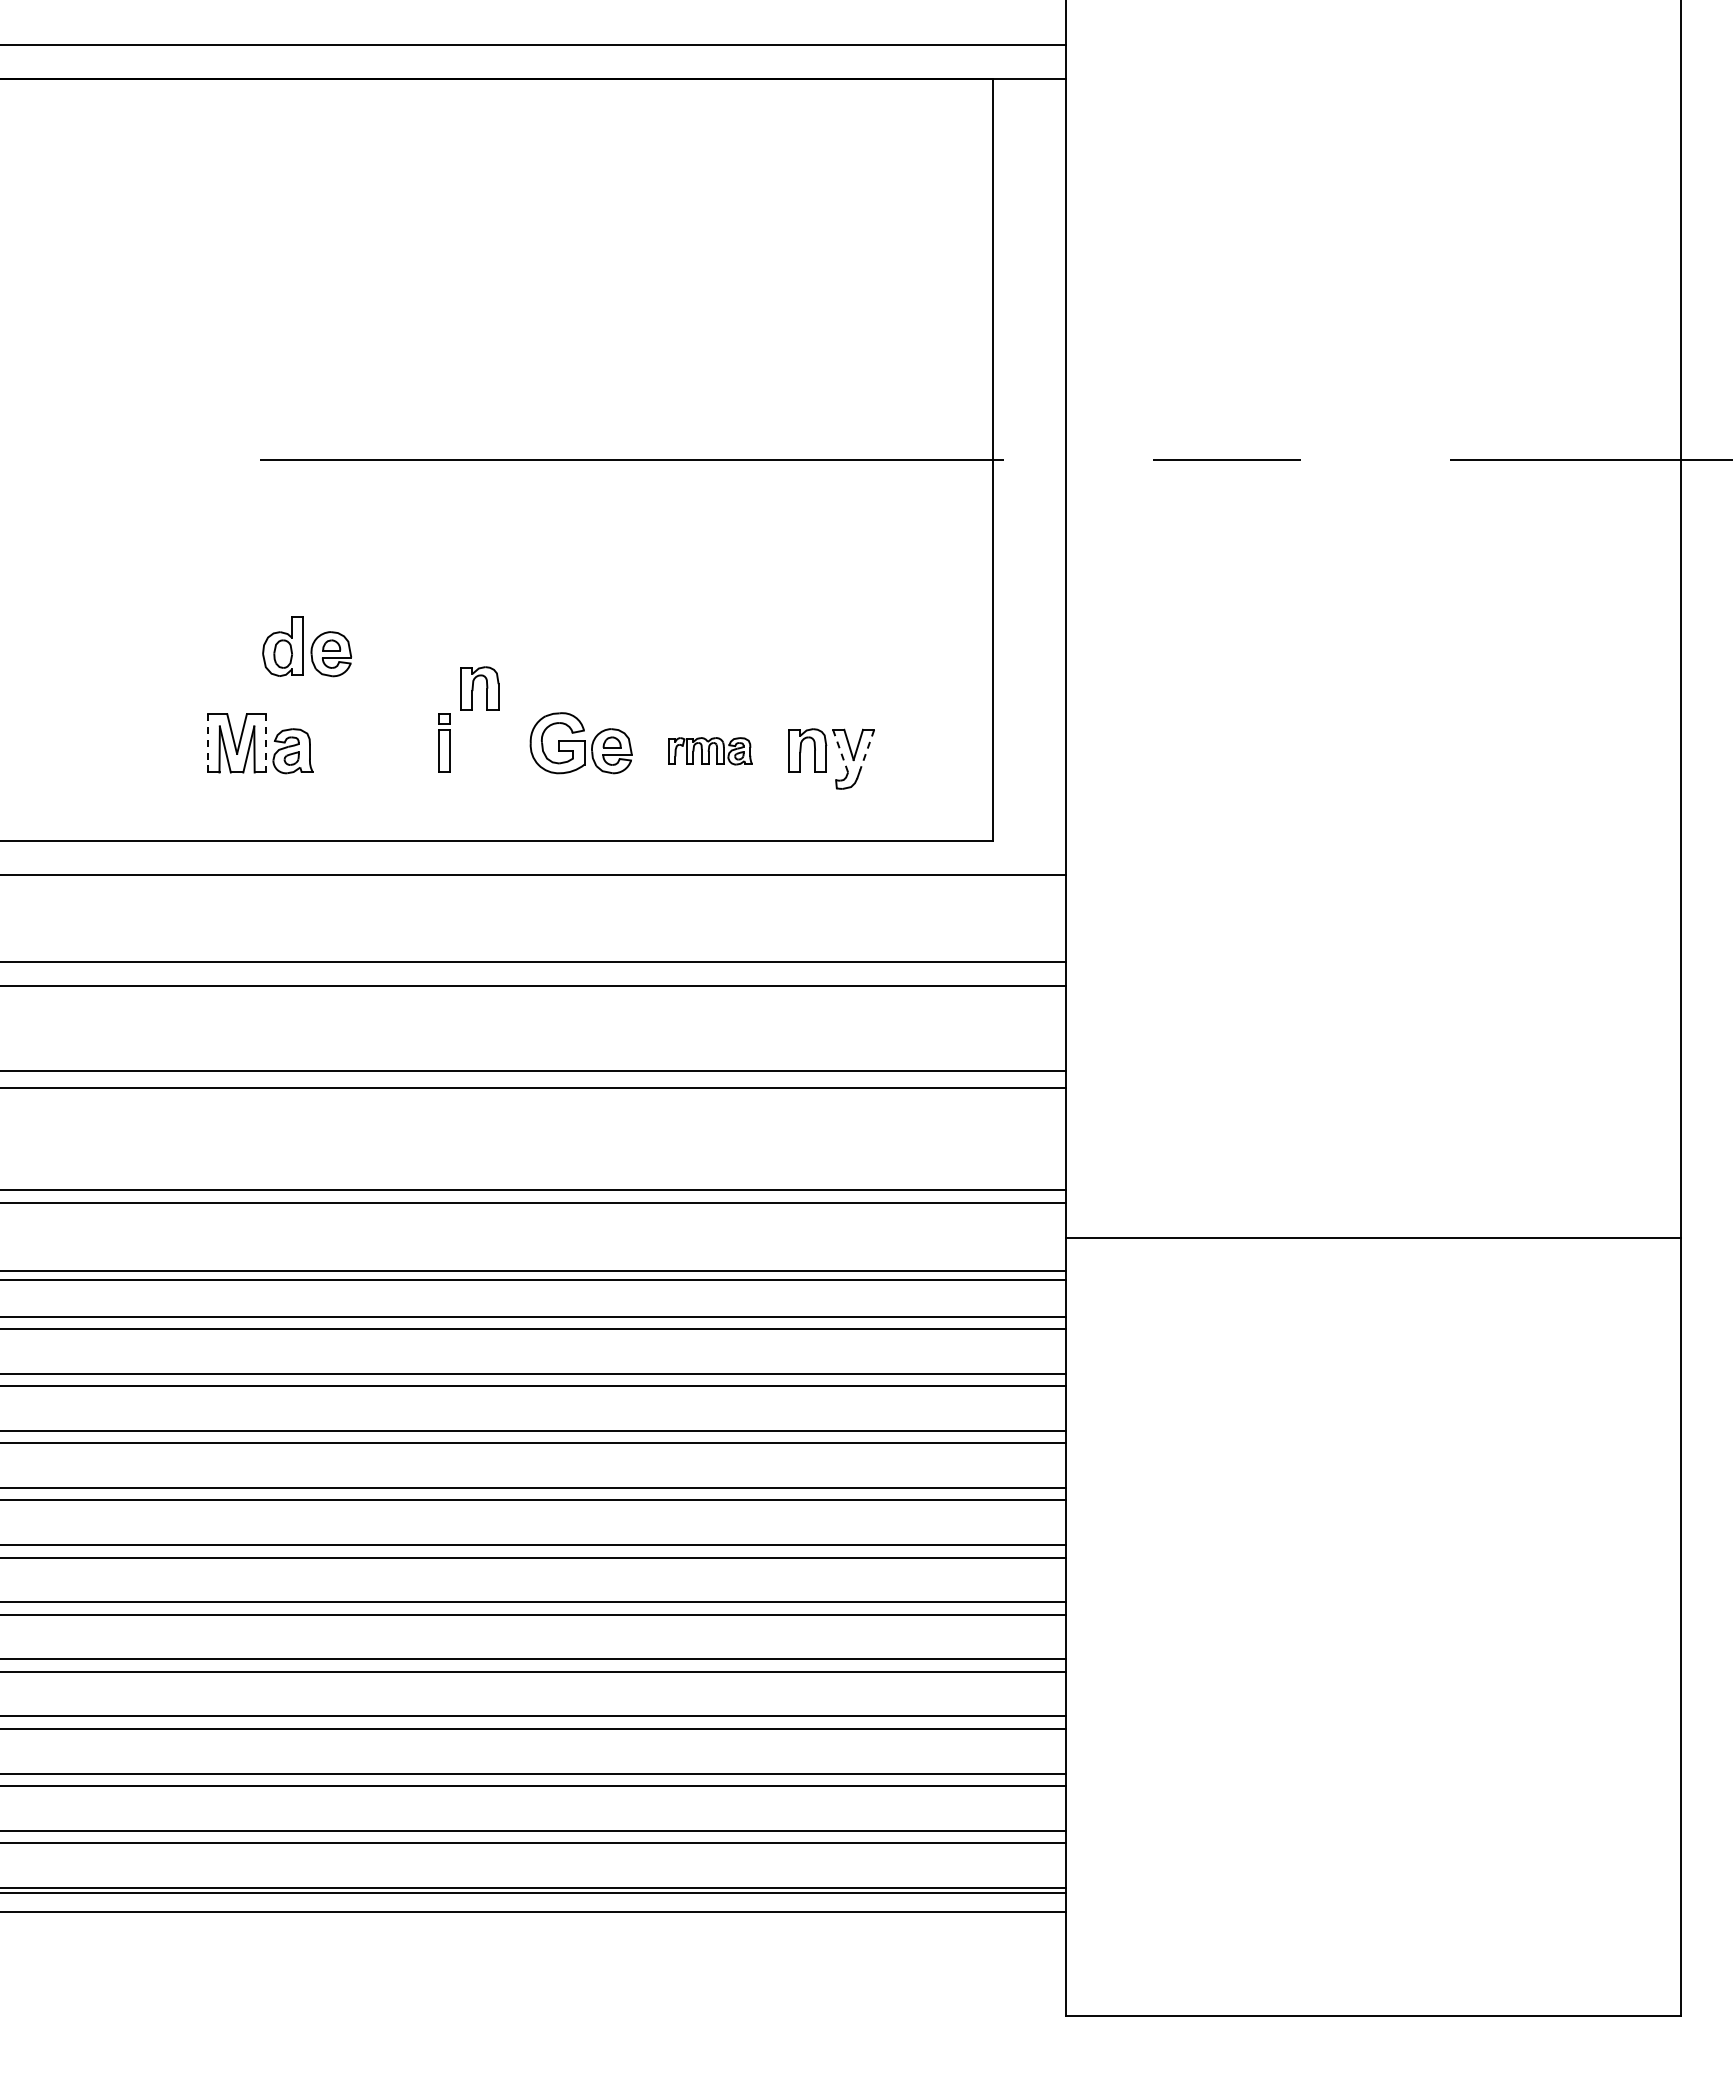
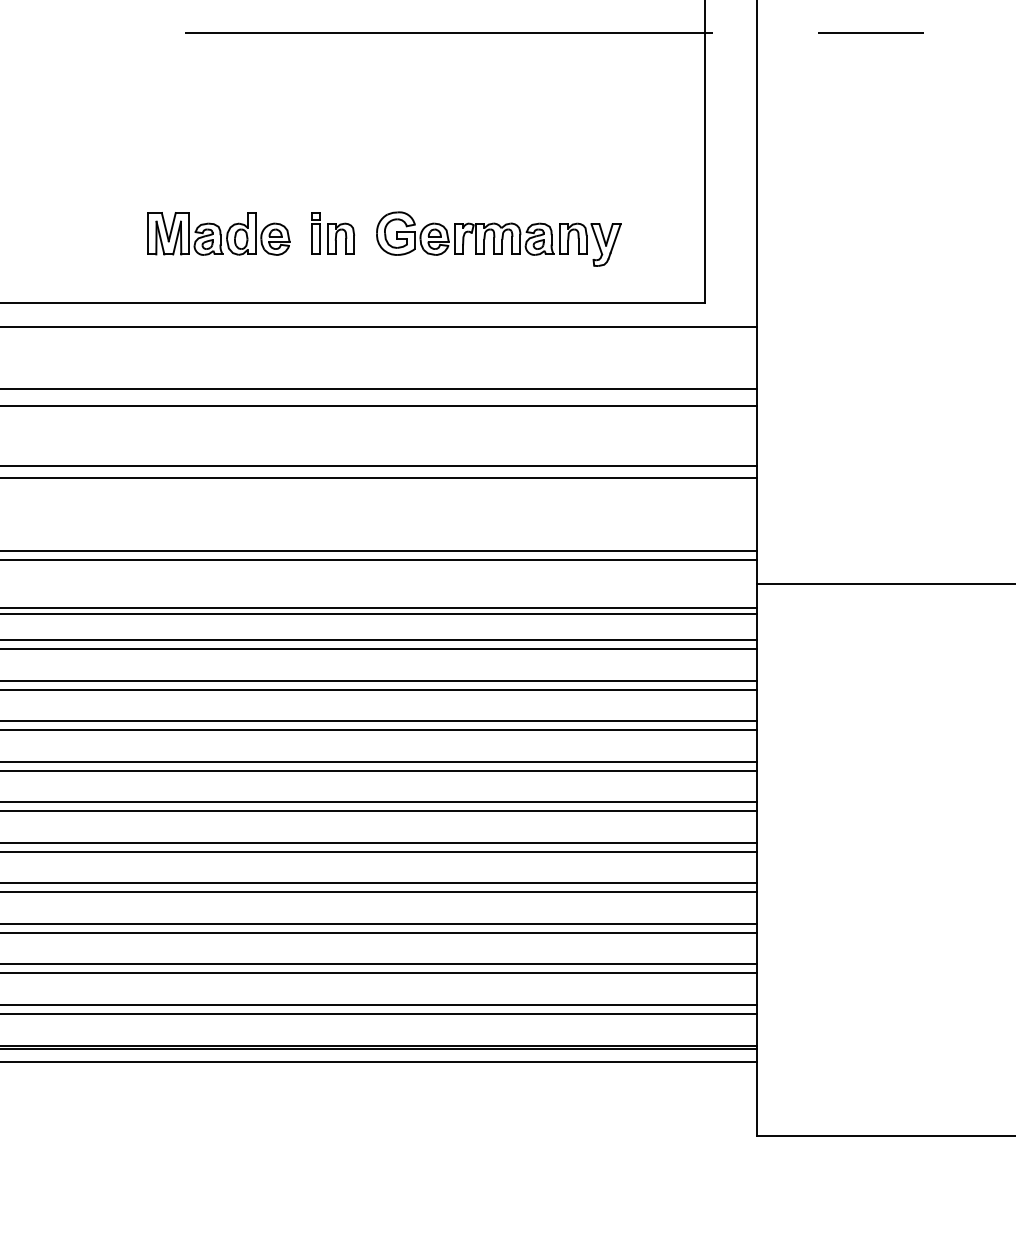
part: (306, 646) -> (257, 233), moved
part: (479, 688) -> (340, 238), moved
line: (208, 742) -> (148, 233), dashed -> solid
line: (265, 743) -> (188, 233), dashed -> solid
line: (867, 750) -> (615, 238), dashed -> solid
part: (710, 751) -> (504, 239), size x1.67
line: (840, 751) -> (596, 239), dashed -> solid

